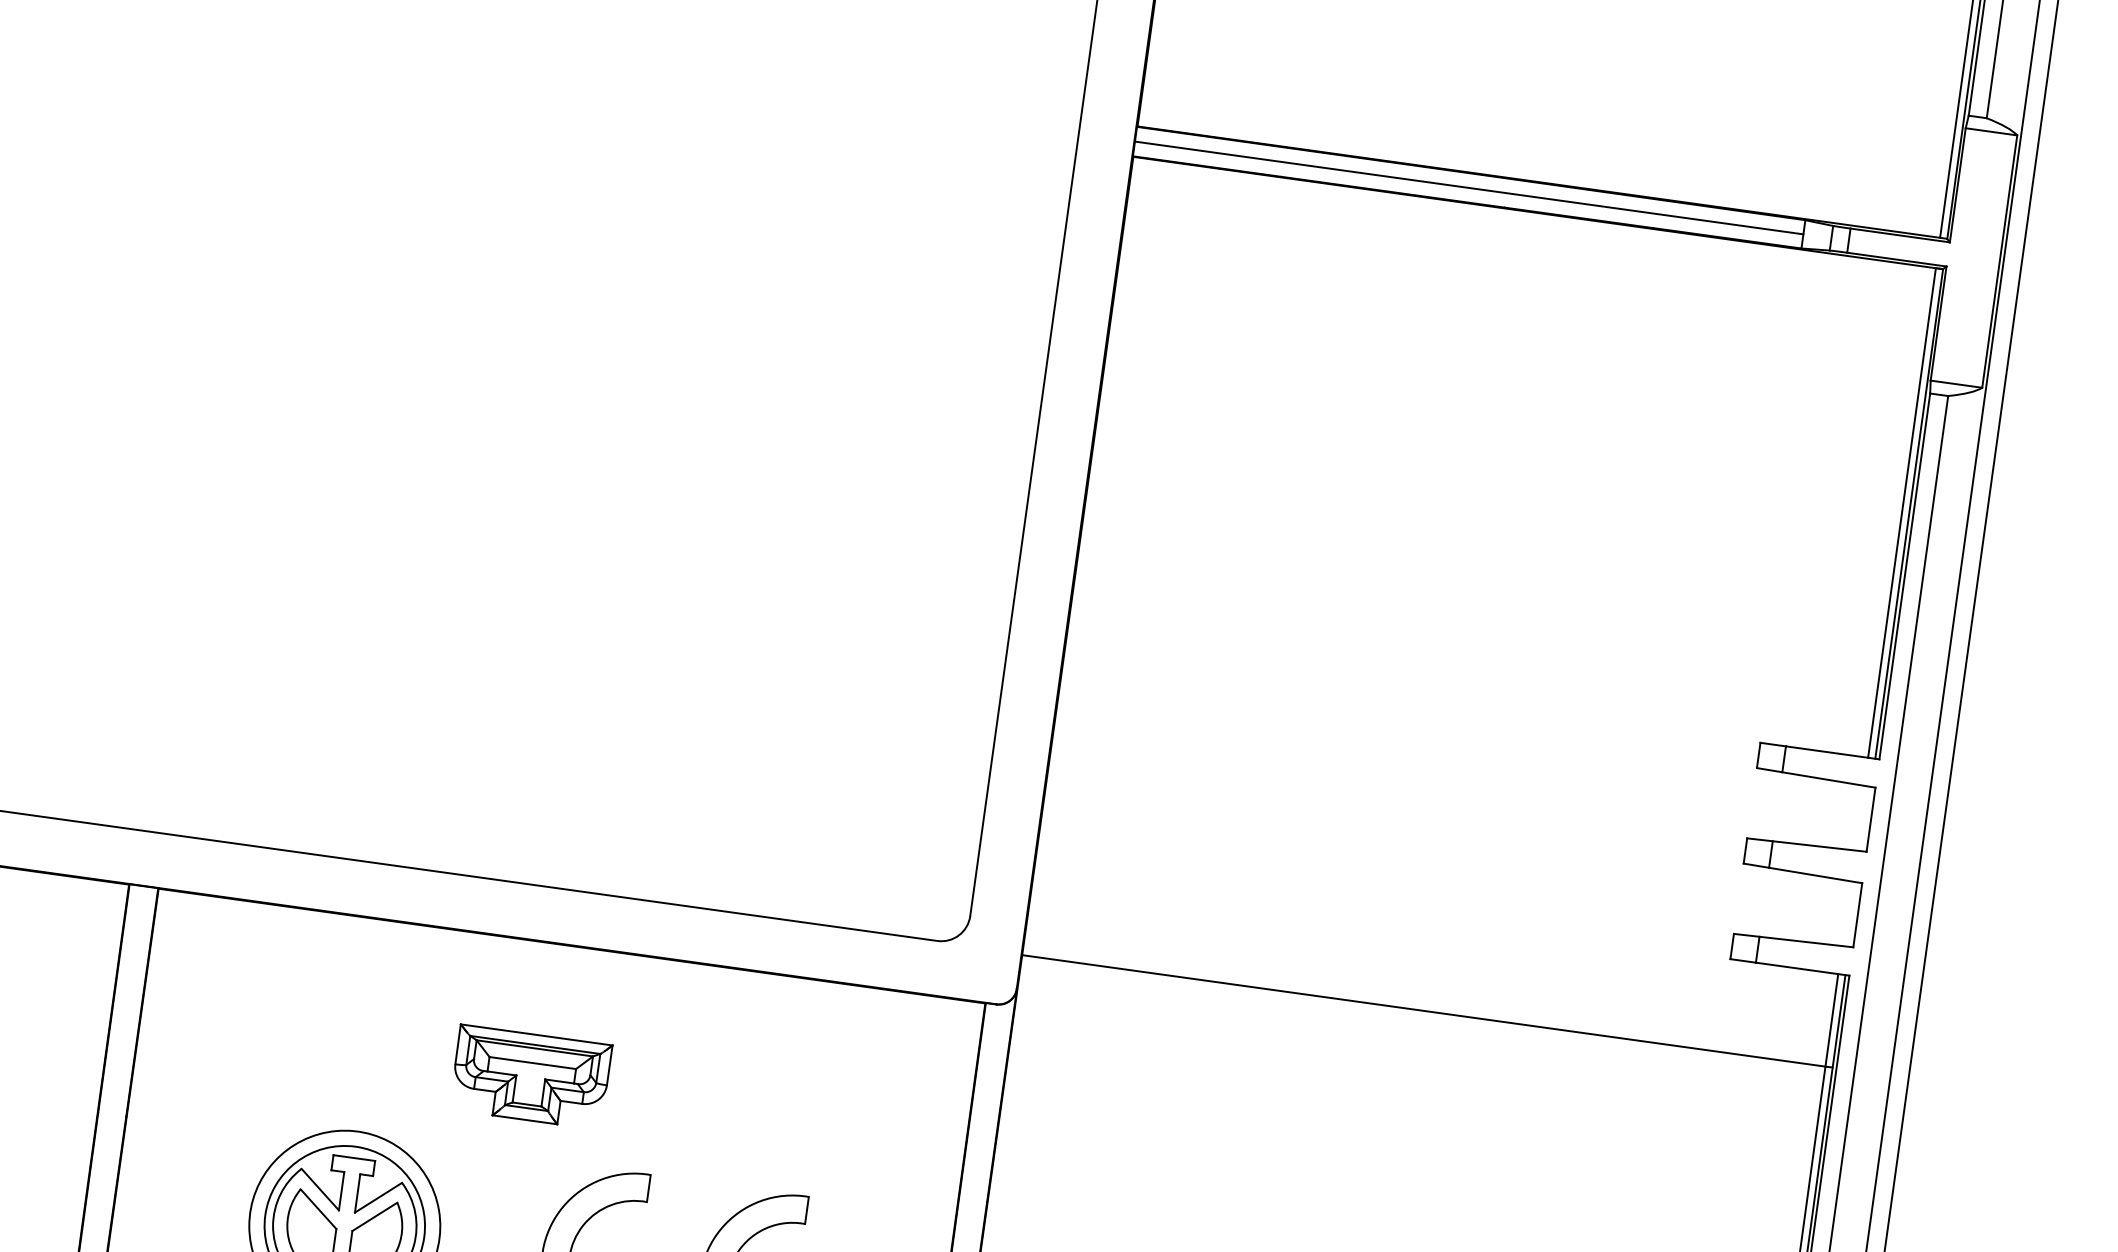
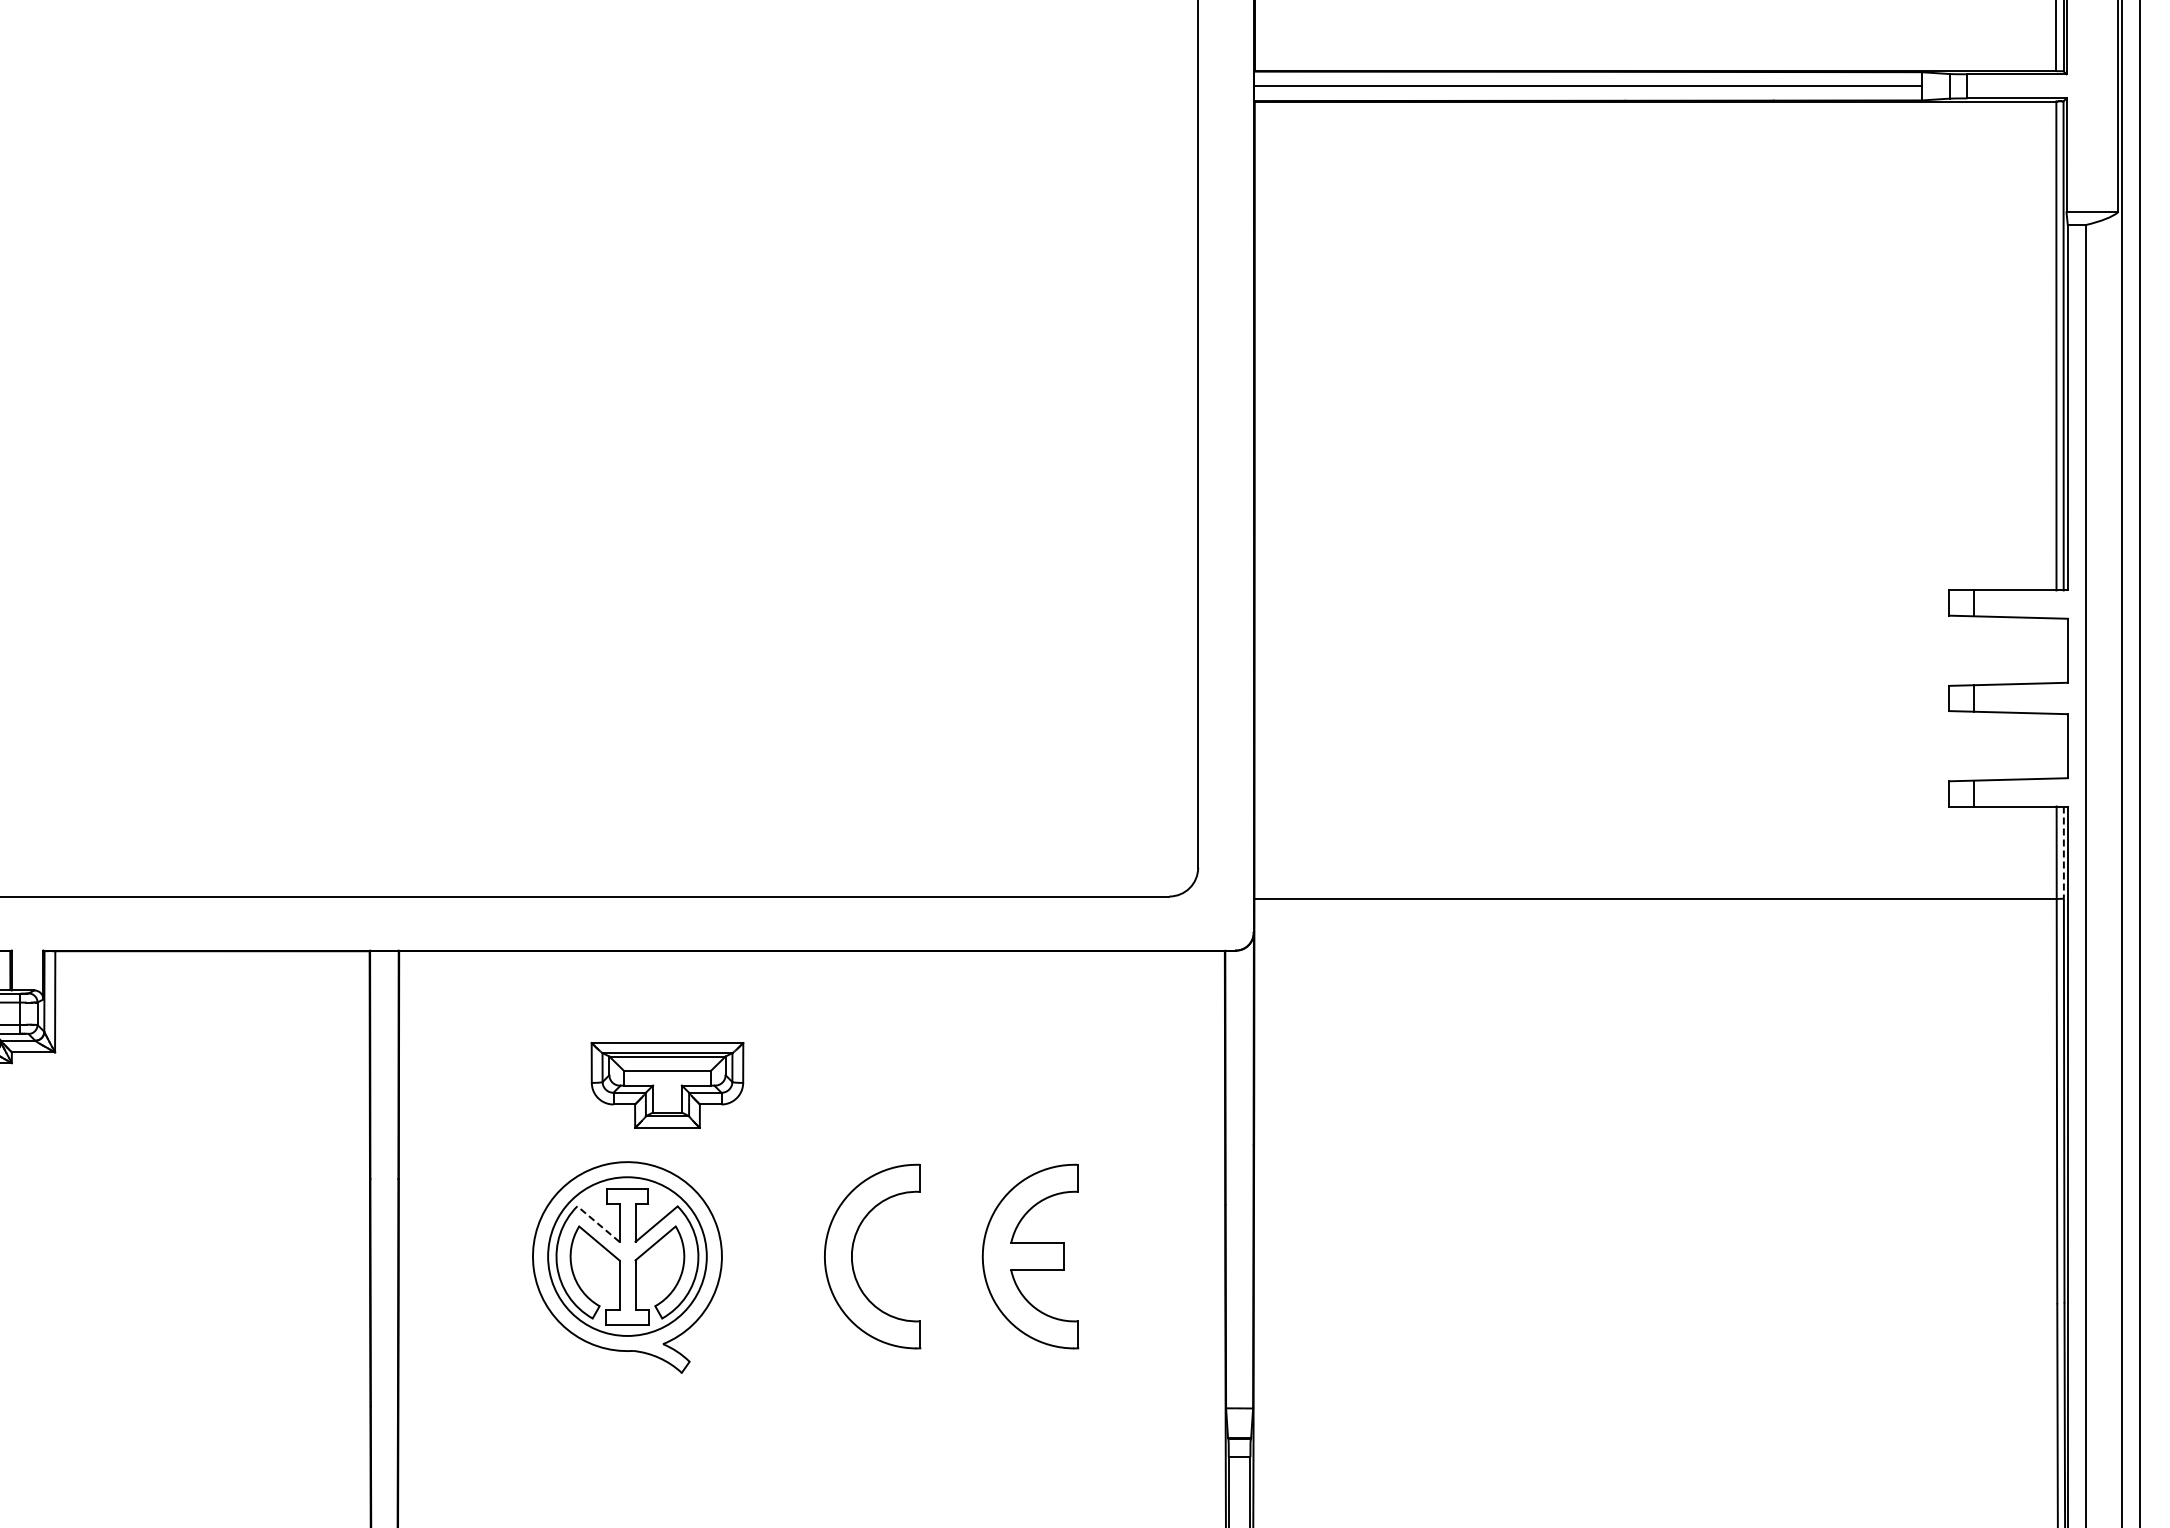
line: (1838, 1022) -> (2063, 853), solid -> dashed
part: (530, 1077) -> (667, 1085), moved
line: (320, 1190) -> (598, 1224), solid -> dashed

